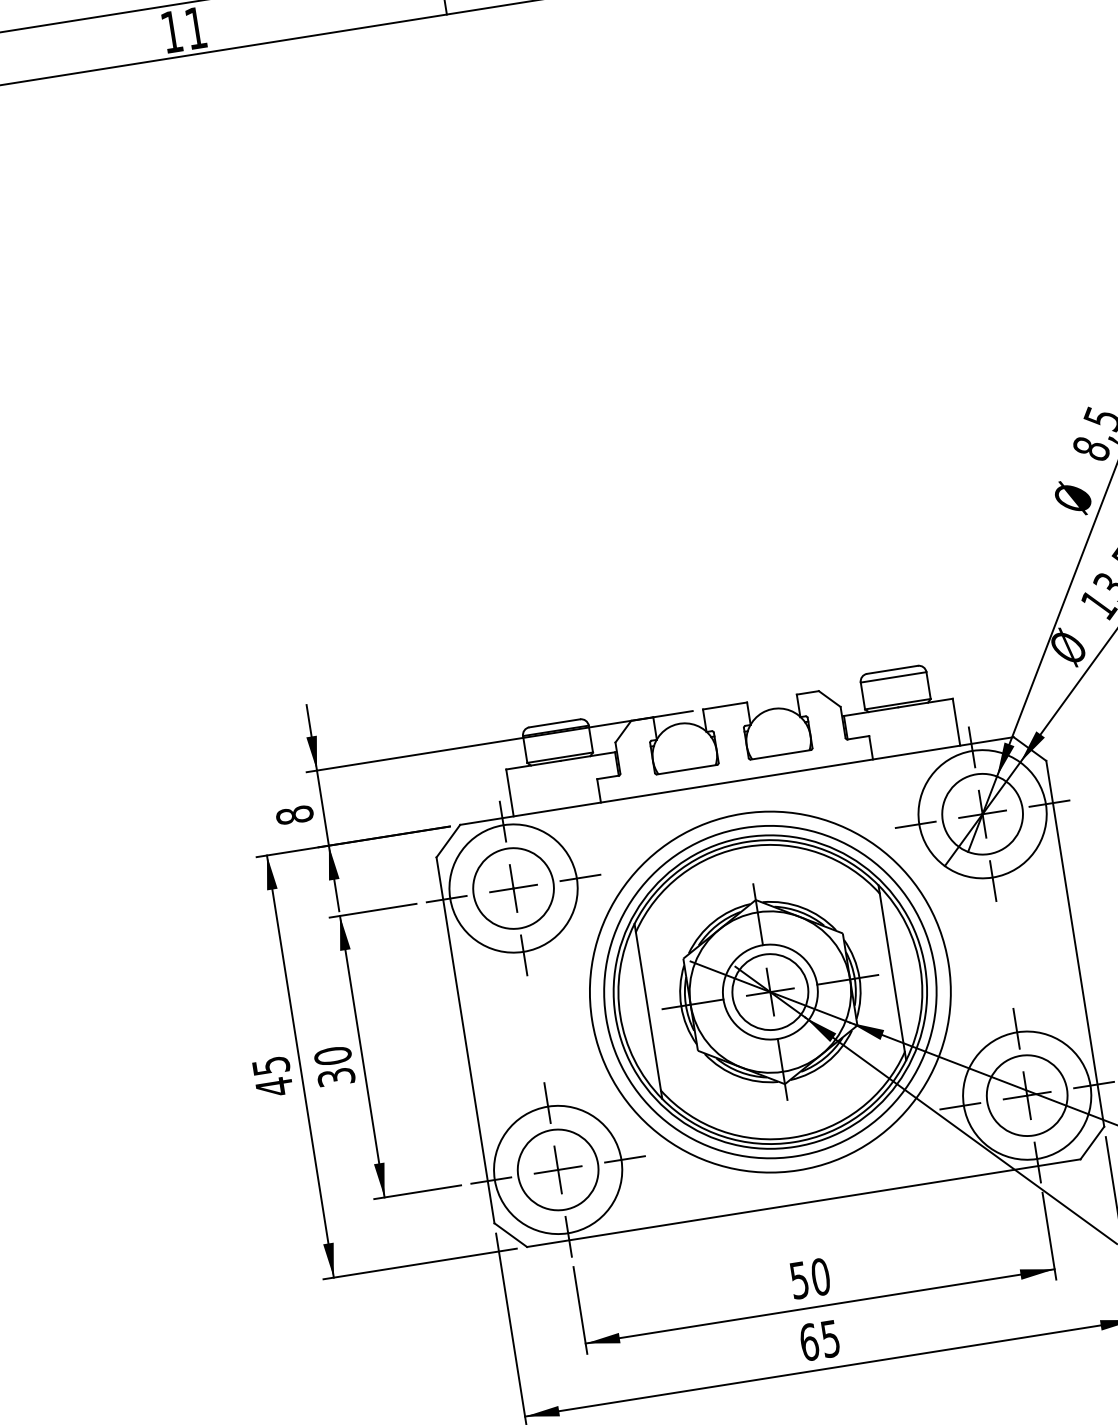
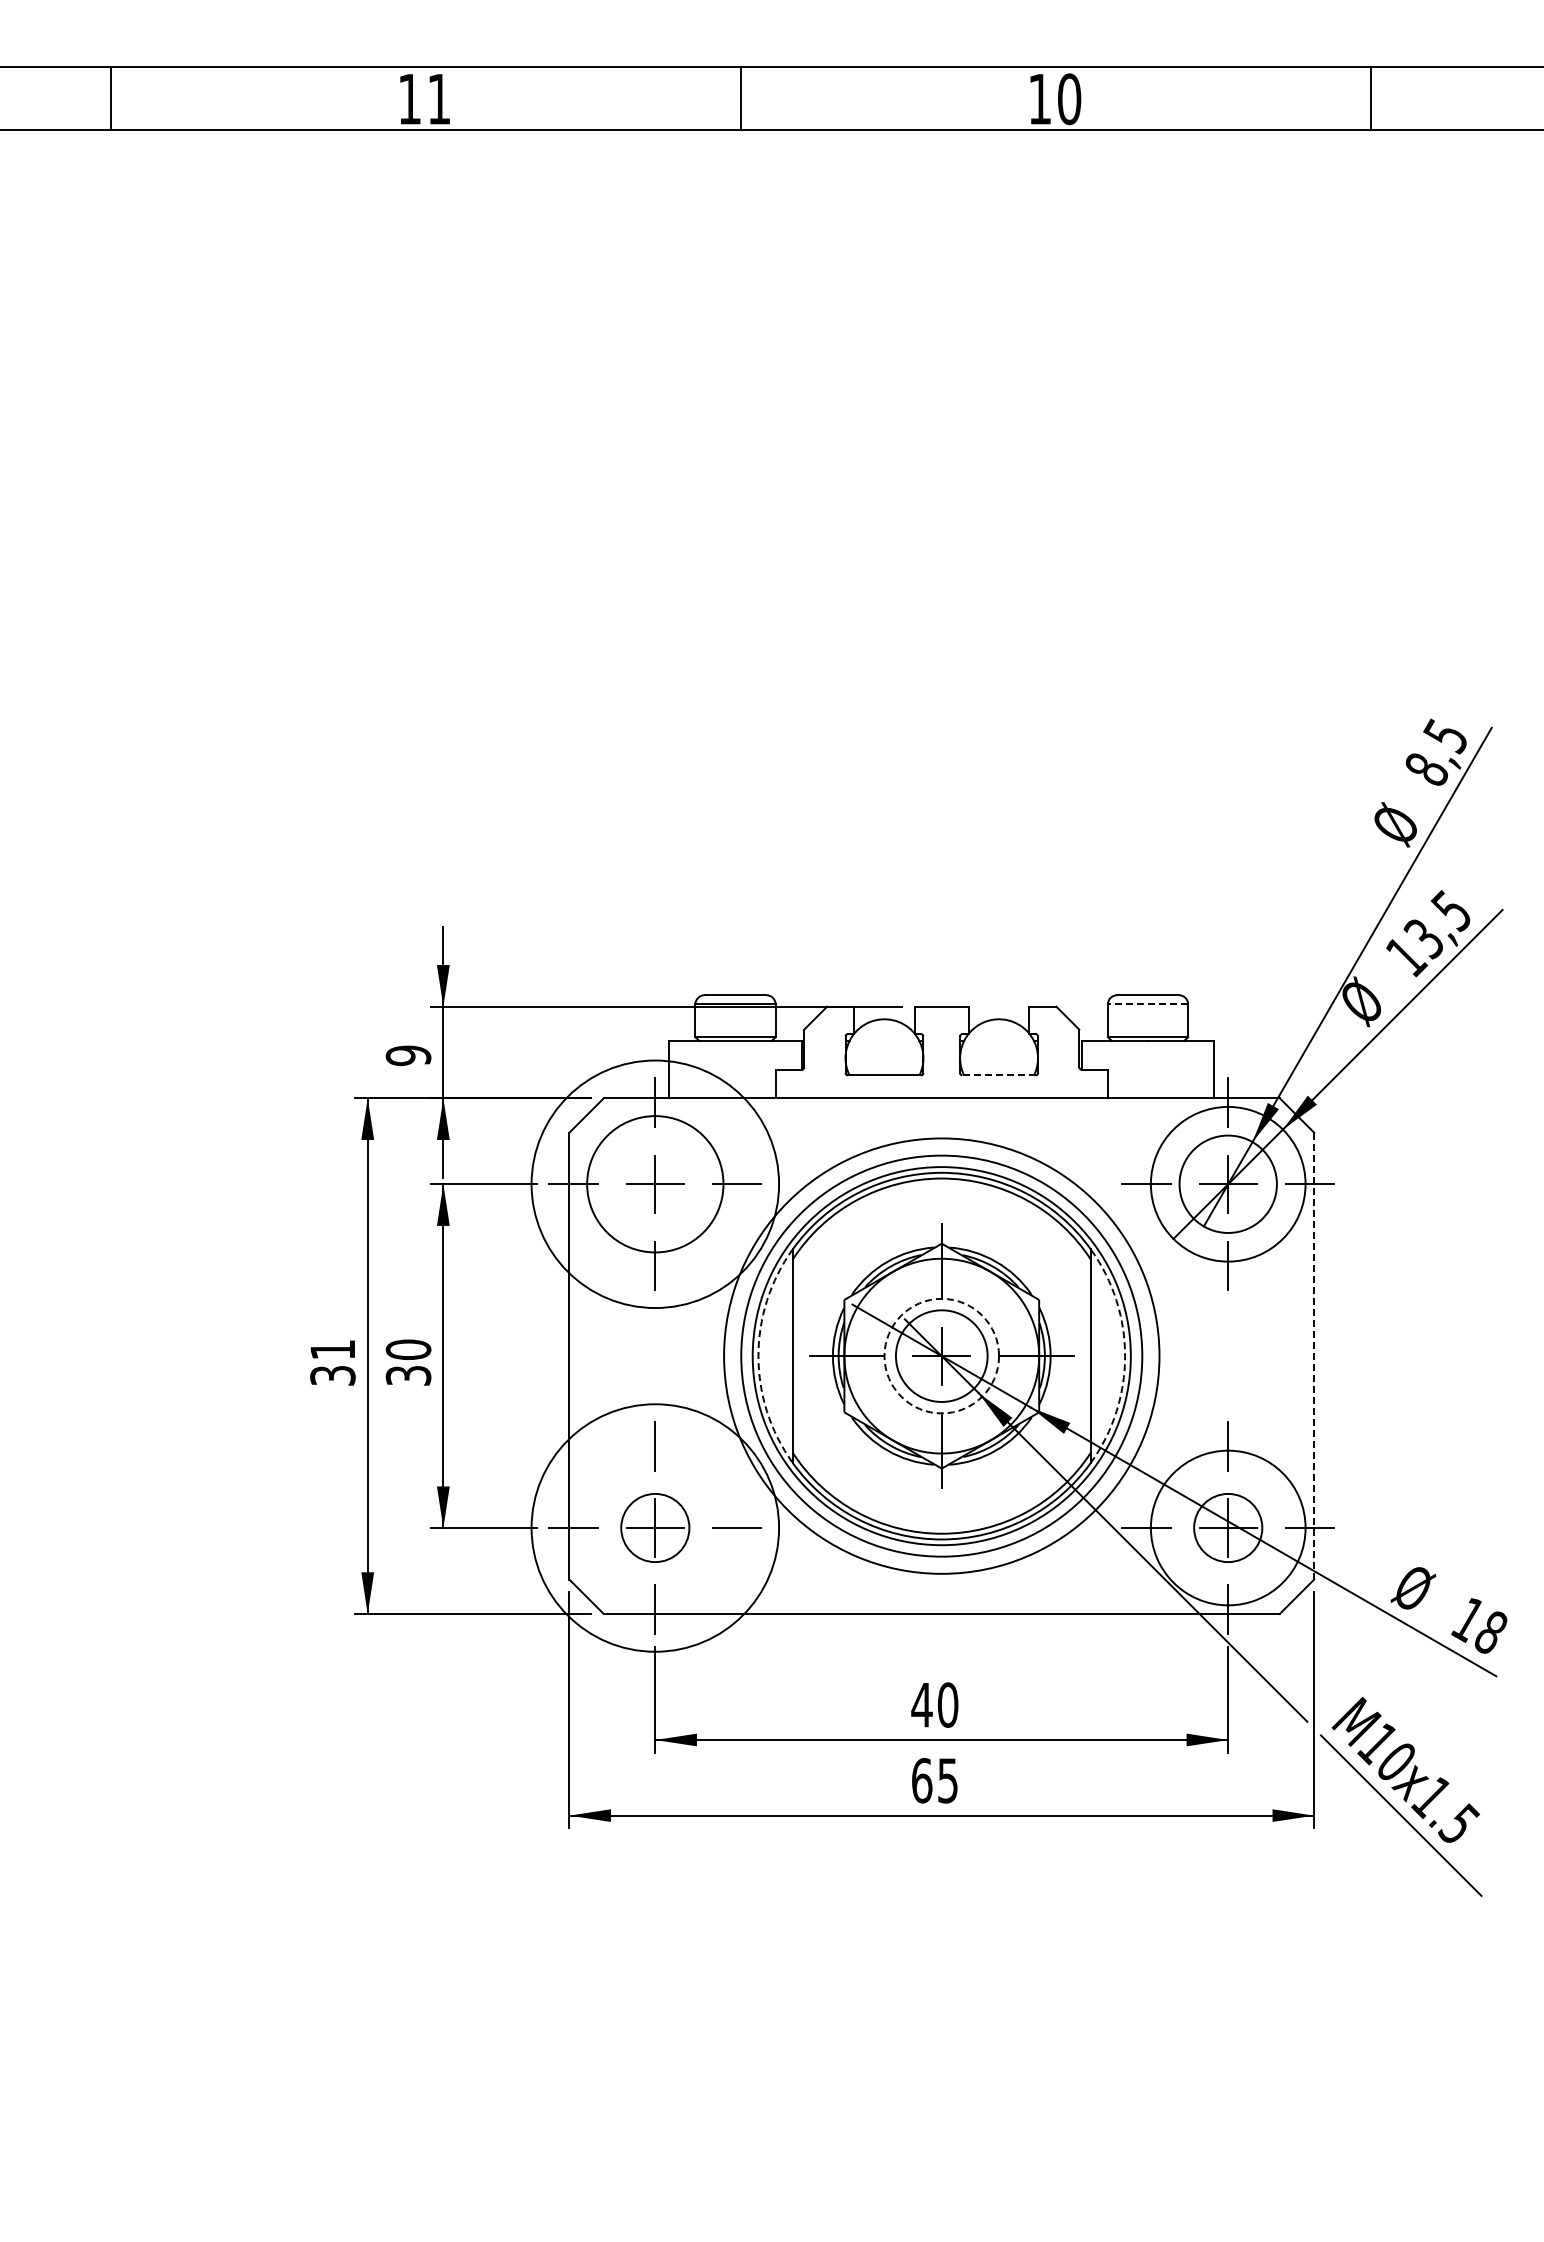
line: (893, 677) -> (1147, 1004), solid -> dashed
line: (781, 754) -> (999, 1075), solid -> dashed
text: (294, 815) -> (408, 1055), 8 -> 9
circle: (513, 887) -> (655, 1183), size x1.4
circle: (512, 888) -> (654, 1183), size x1.6
line: (1075, 943) -> (1314, 1355), solid -> dashed
arc: (920, 968) -> (1125, 1356), solid -> dashed
circle: (770, 991) -> (941, 1355), solid -> dashed
arc: (620, 1016) -> (758, 1356), solid -> dashed
text: (272, 1077) -> (332, 1363), 45 -> 31
circle: (1026, 1095) -> (1227, 1527), size x0.7
circle: (557, 1169) -> (654, 1527), size x1.6
circle: (558, 1169) -> (655, 1527), size x0.7
text: (799, 1280) -> (921, 1705), 50 -> 40

